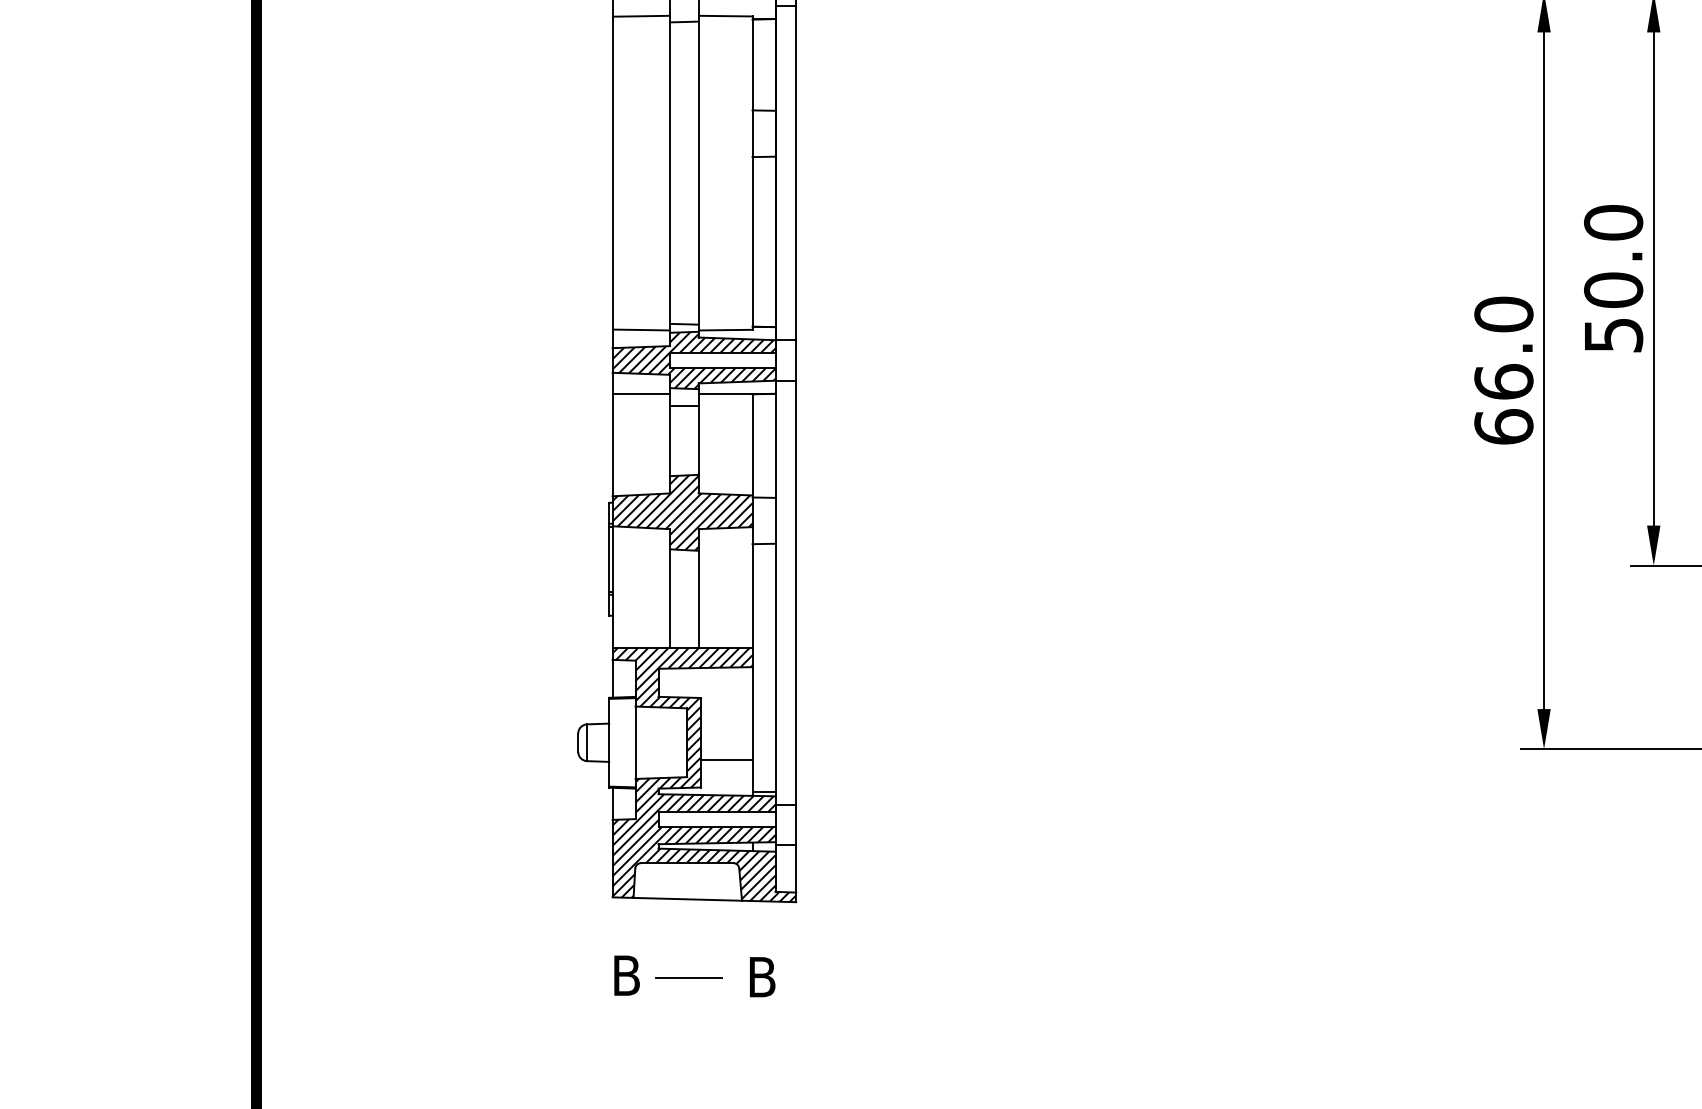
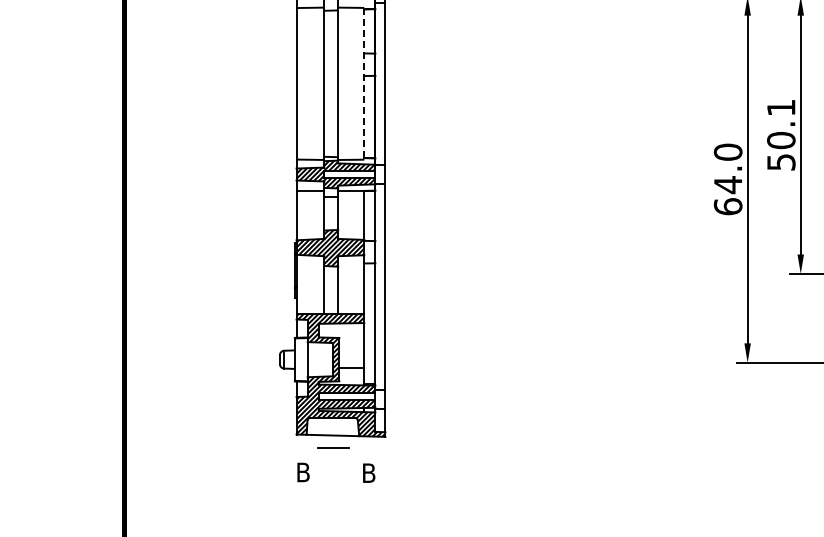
line: (752, 172) -> (364, 83), solid -> dashed
text: (1613, 222) -> (781, 107), 50.0 -> 50.1
text: (1502, 383) -> (727, 185), 66.0 -> 64.0
line: (688, 975) -> (333, 447), moved

